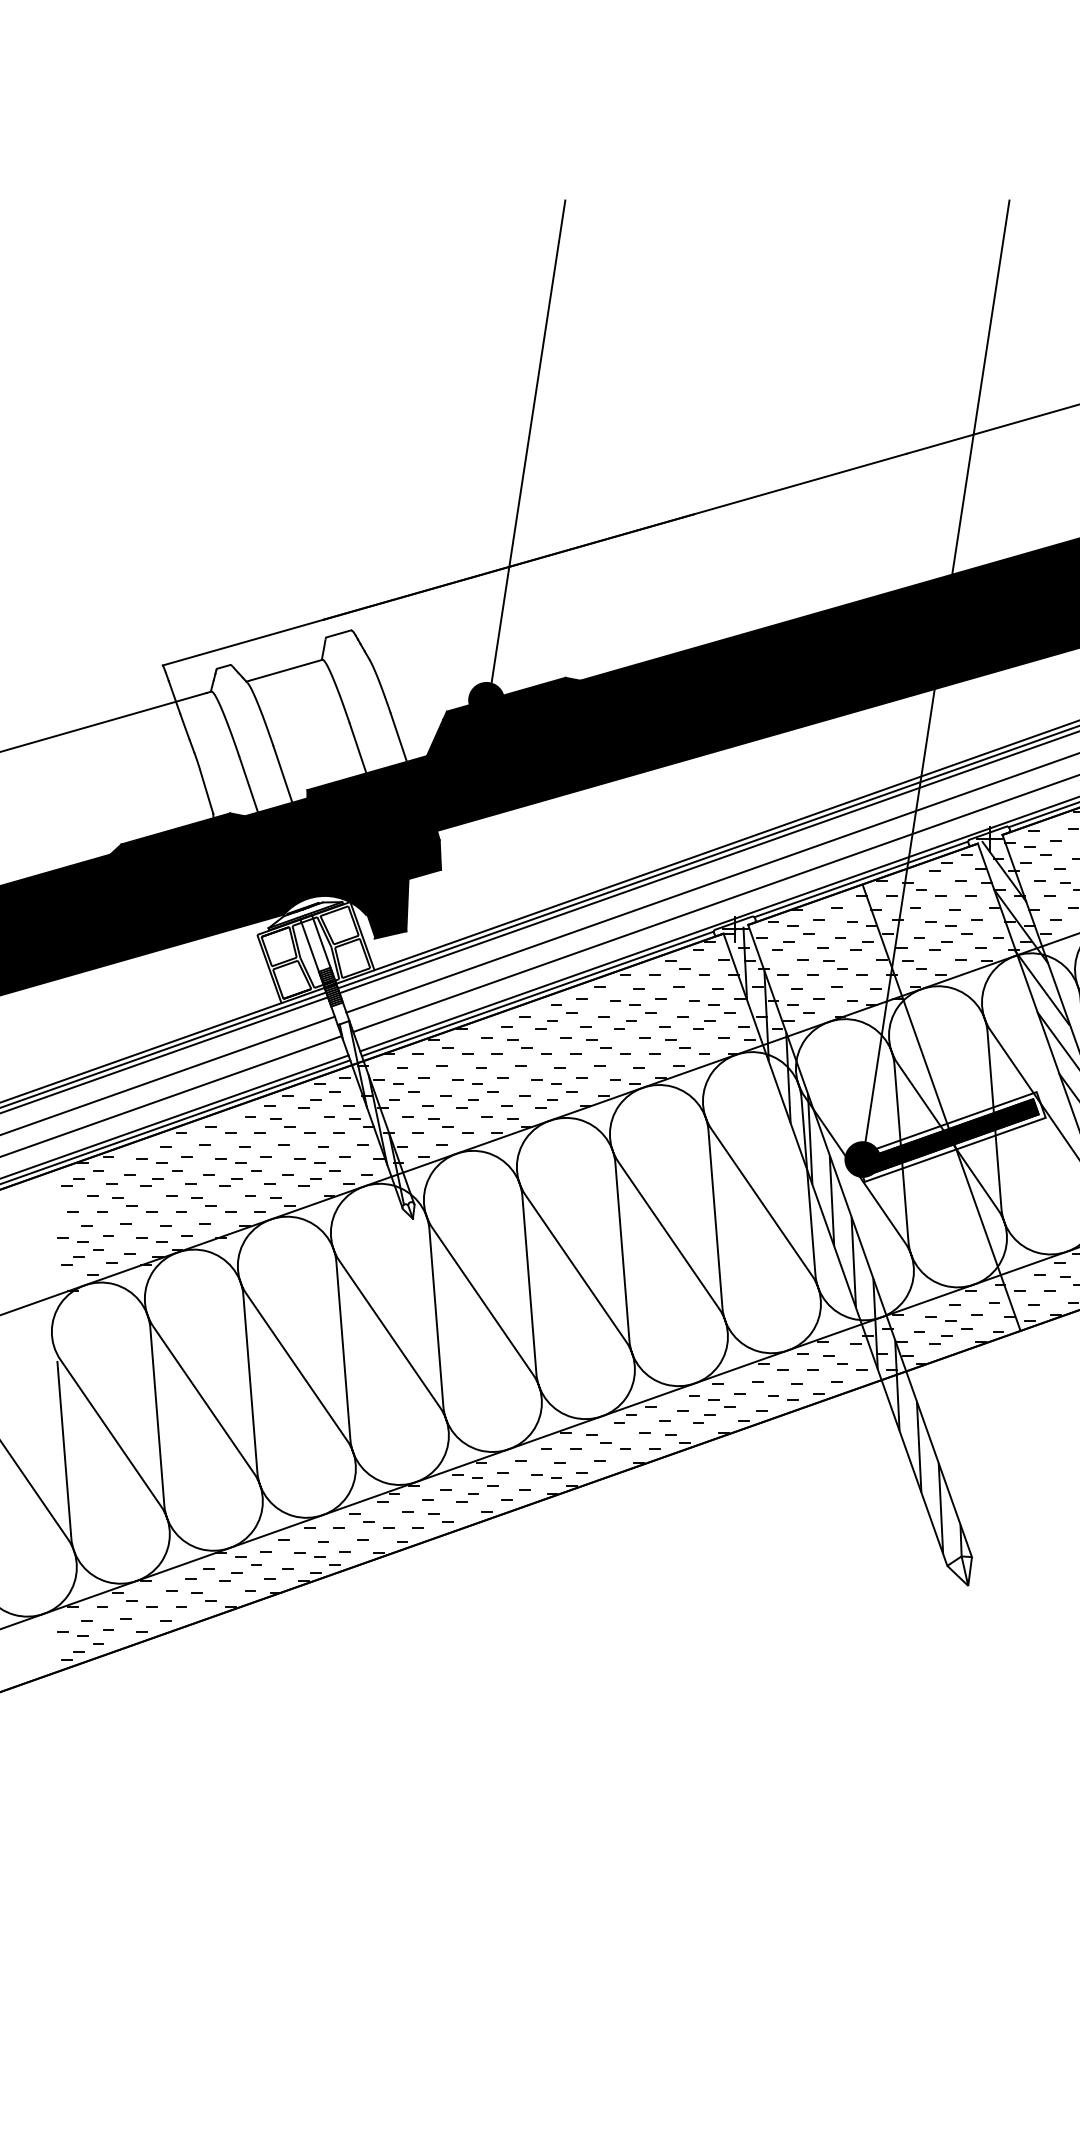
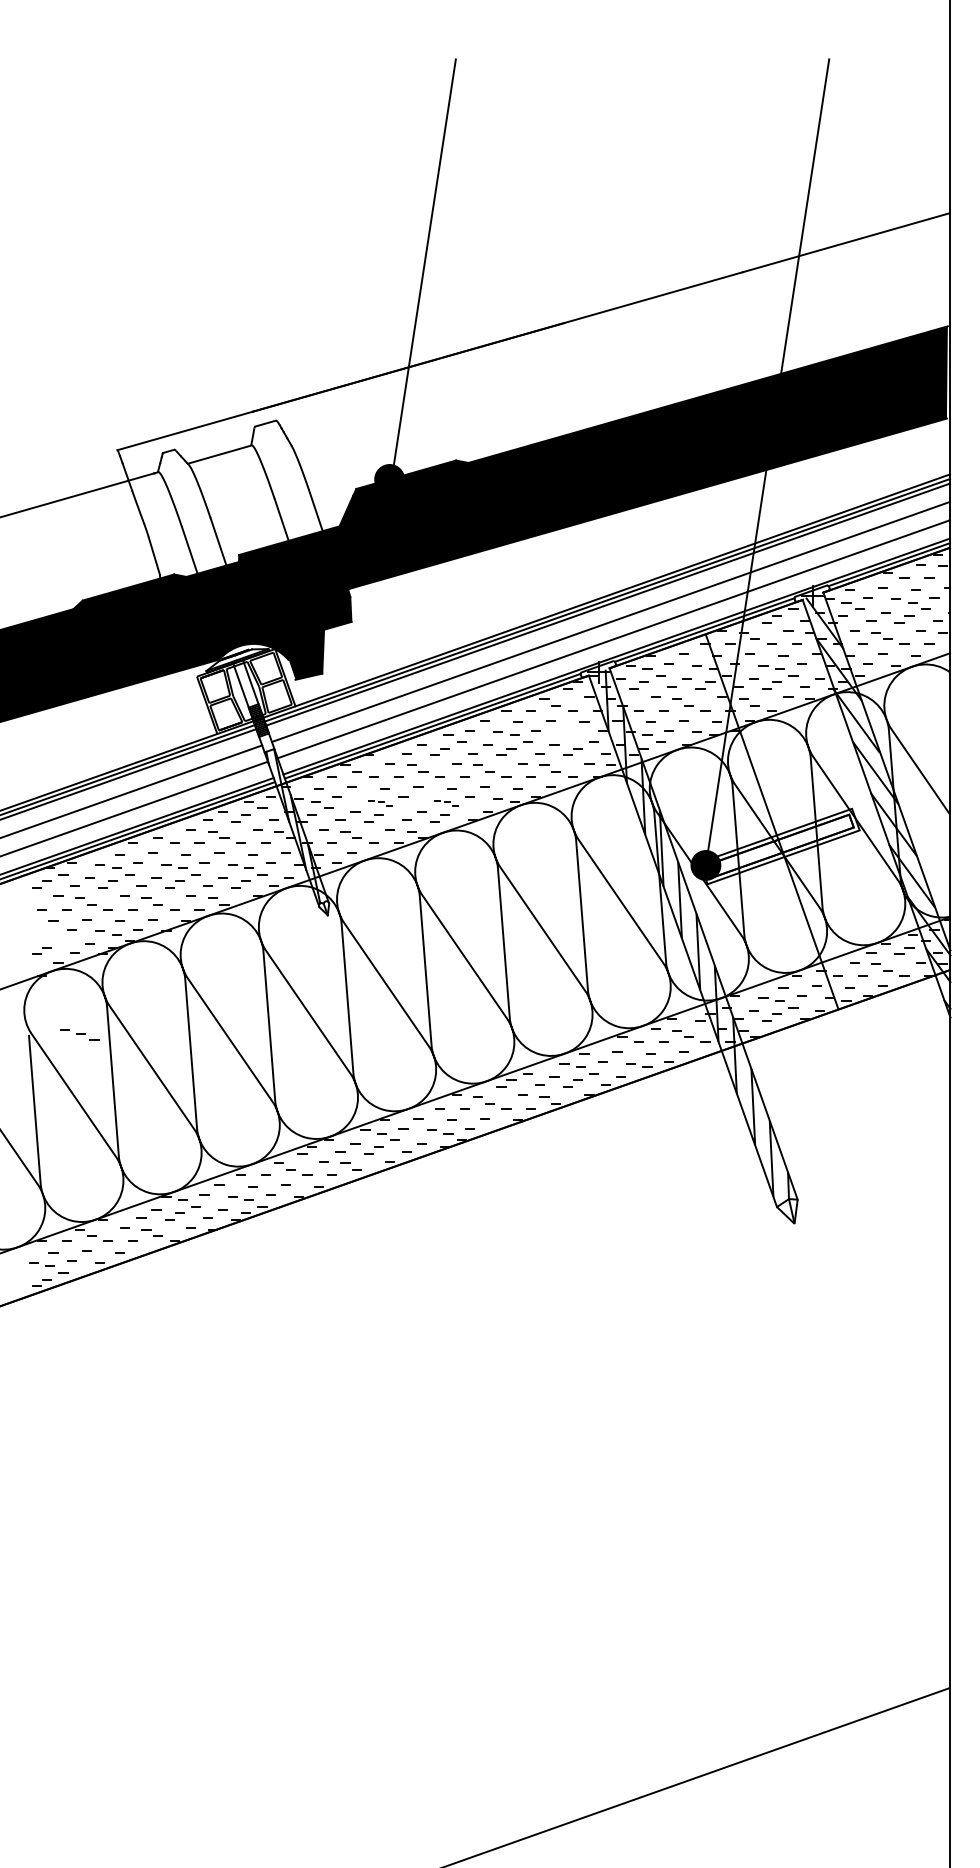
part: (704, 1002) -> (572, 733), removed
part: (474, 1085) -> (379, 803), size x0.6
part: (554, 1085) -> (446, 803), size x0.6
fill: (950, 1136) -> (779, 846), removed
part: (80, 1242) -> (79, 1034), moved

